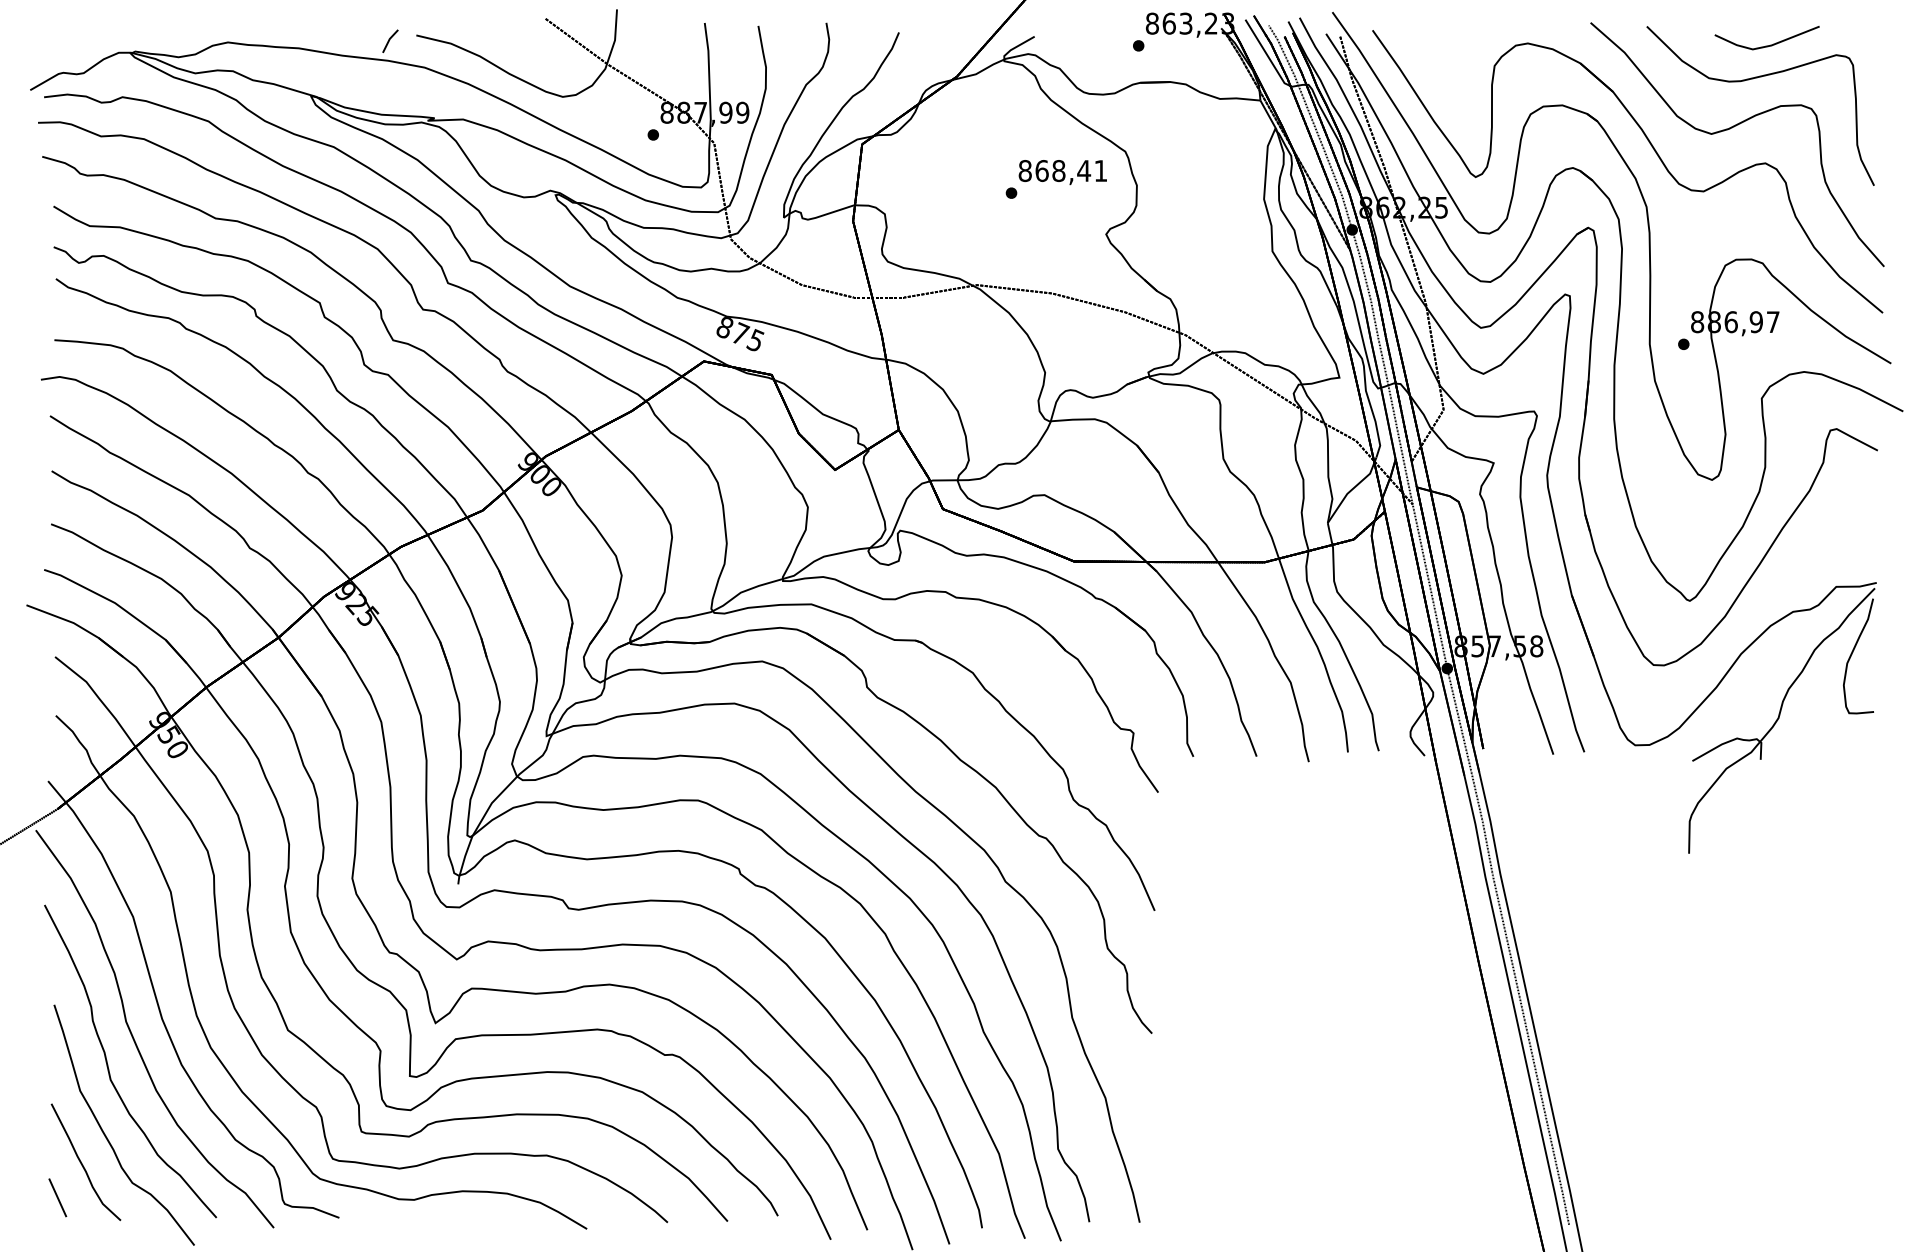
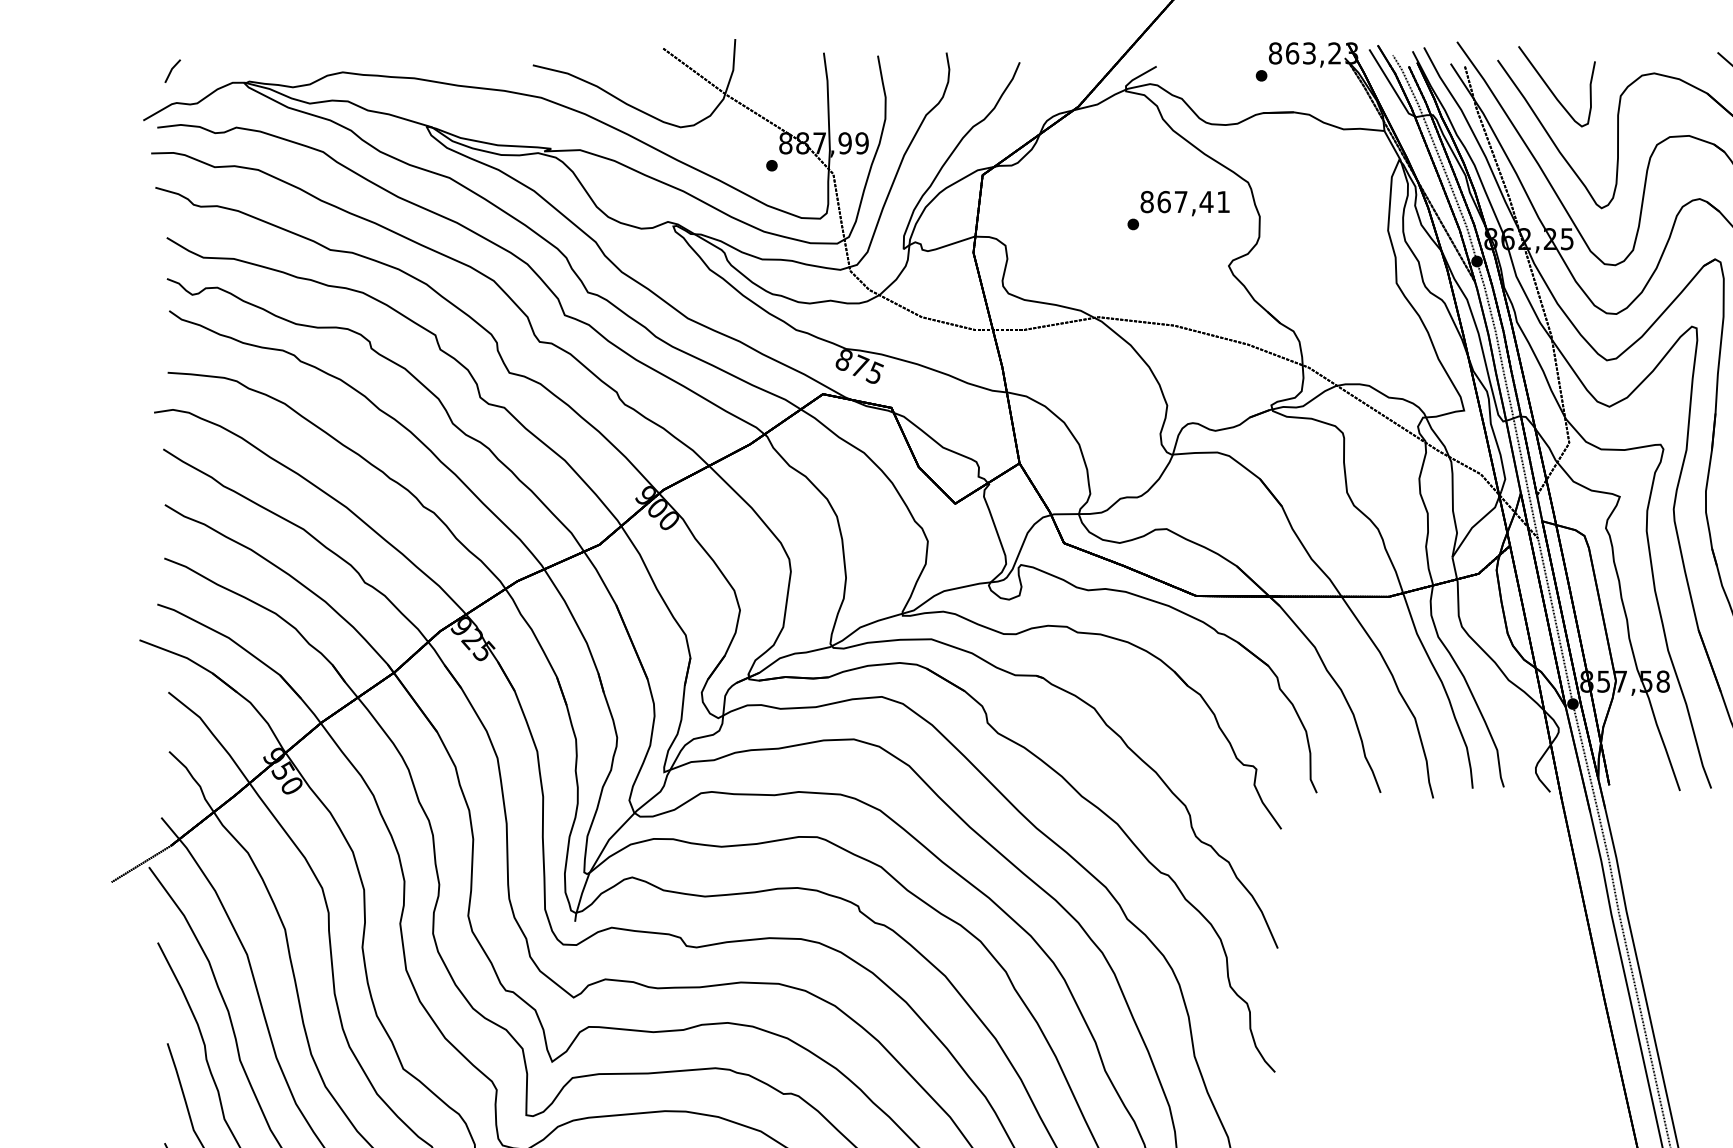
line: (390, 40) -> (172, 70), moved
curve: (1426, 60) -> (1551, 90), added
text: (1058, 171) -> (1180, 202), 868,41 -> 867,41

